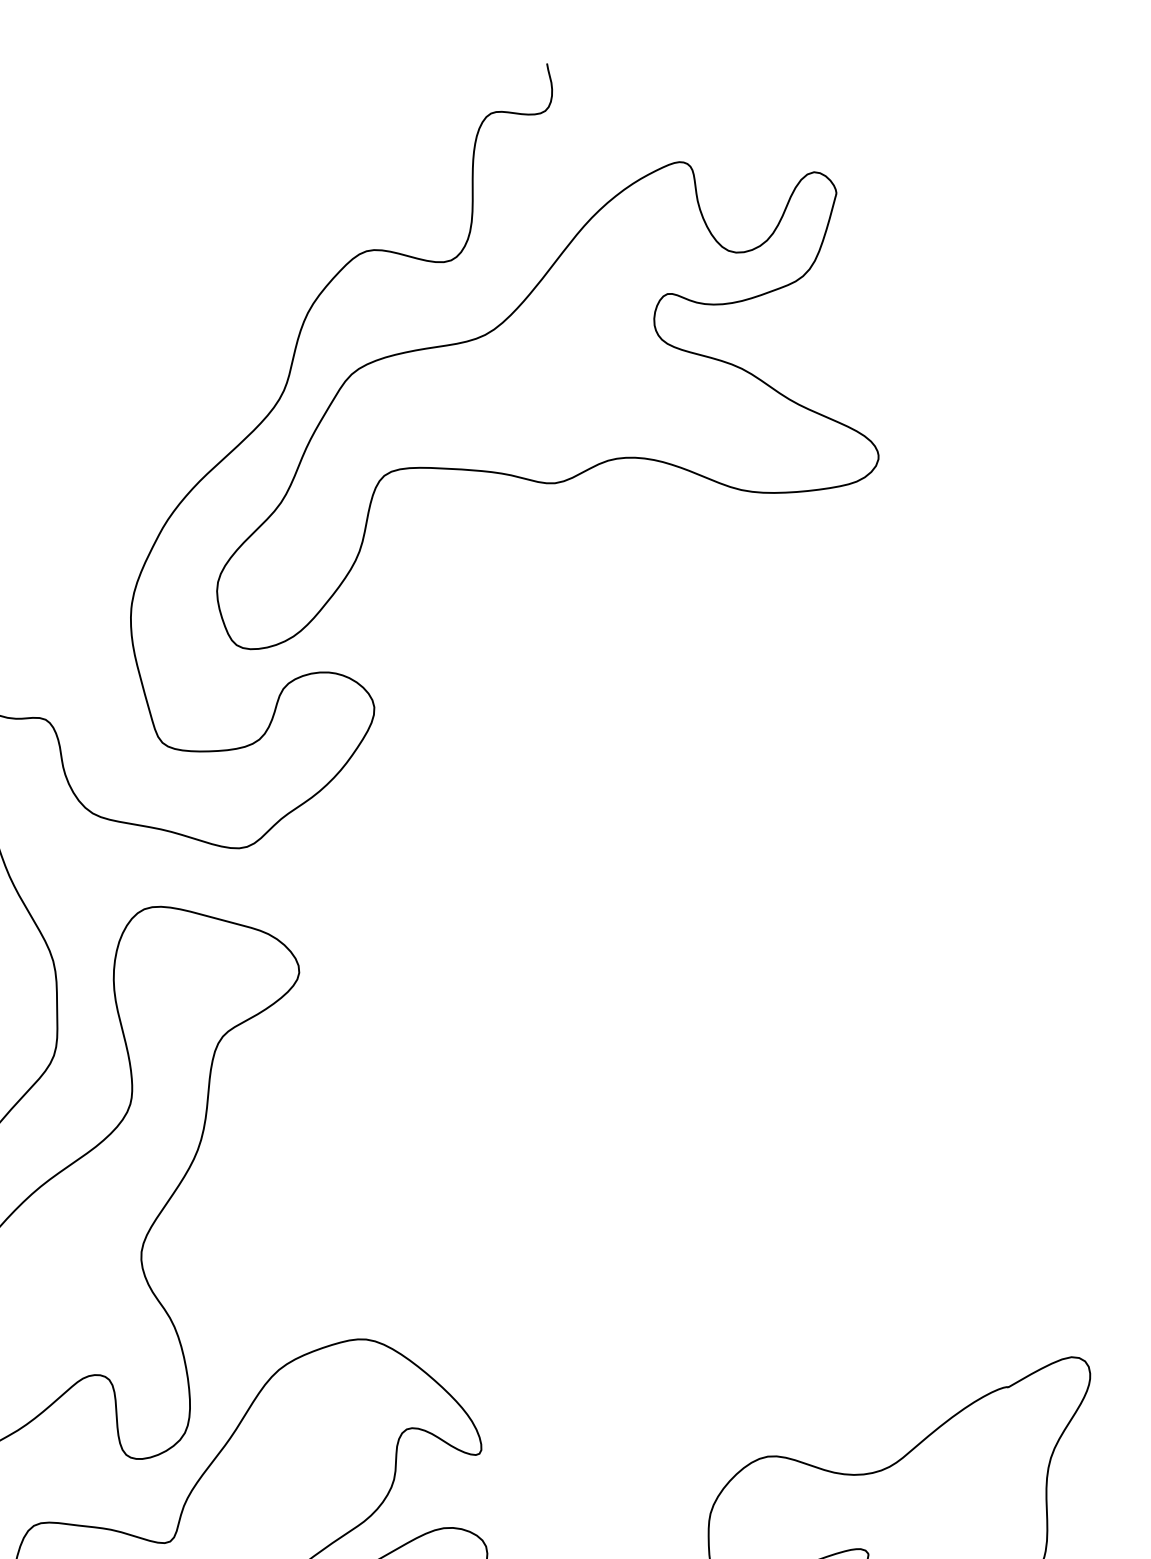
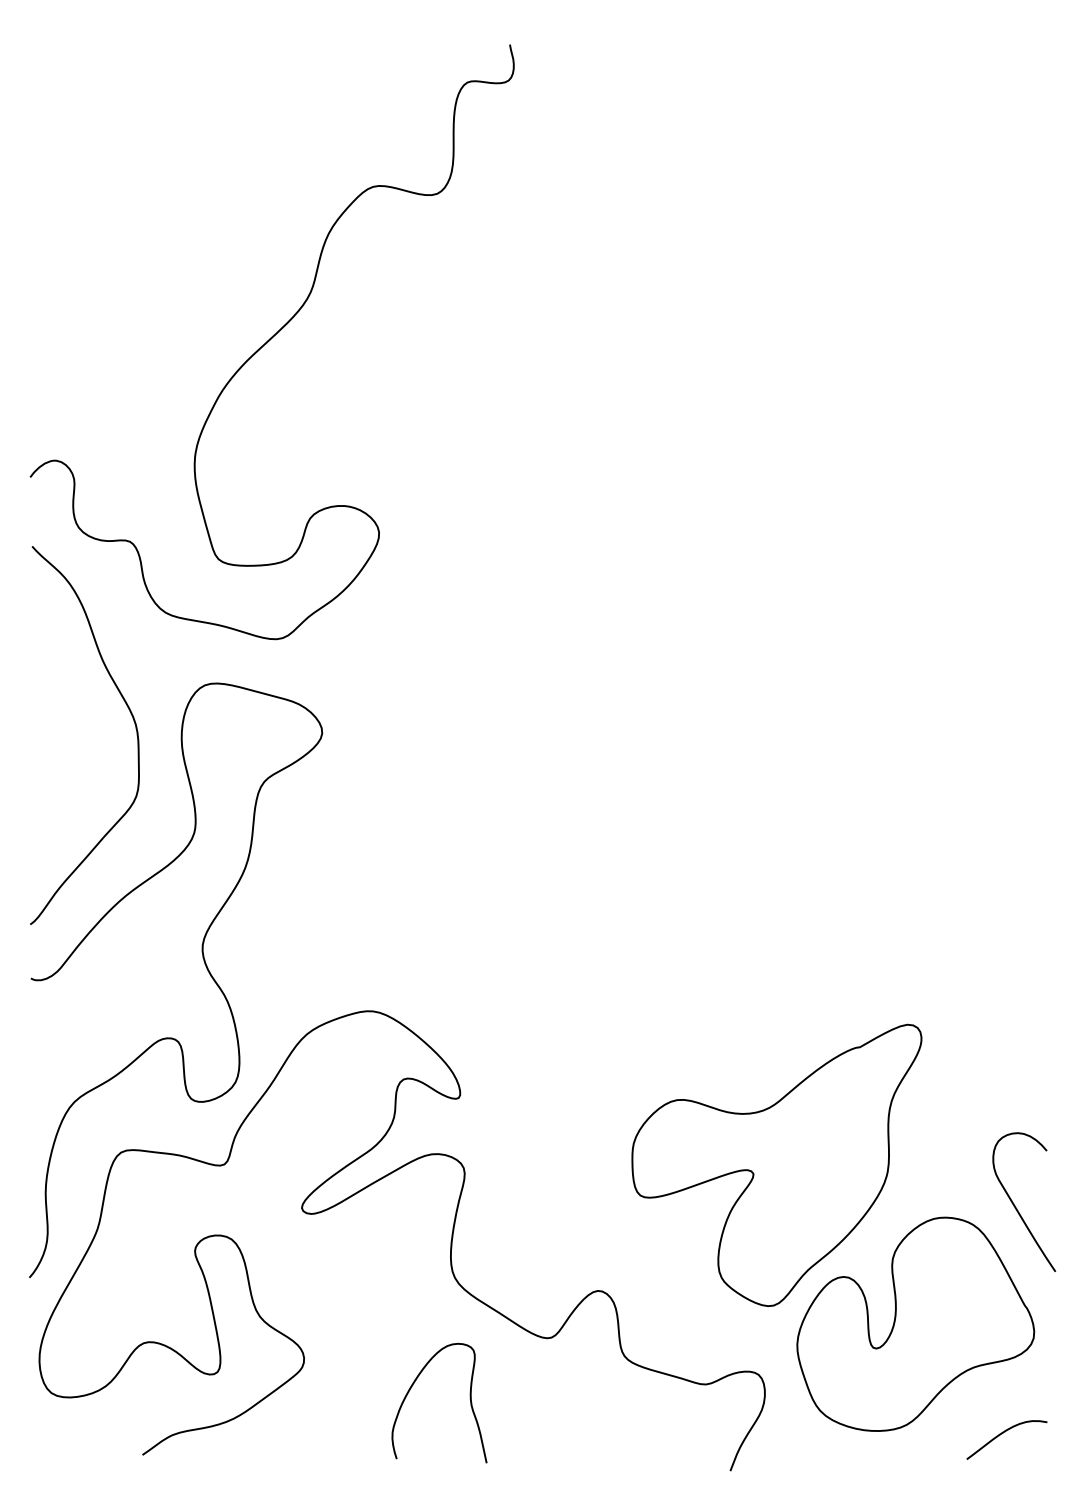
part: (547, 405) -> (510, 303), removed

